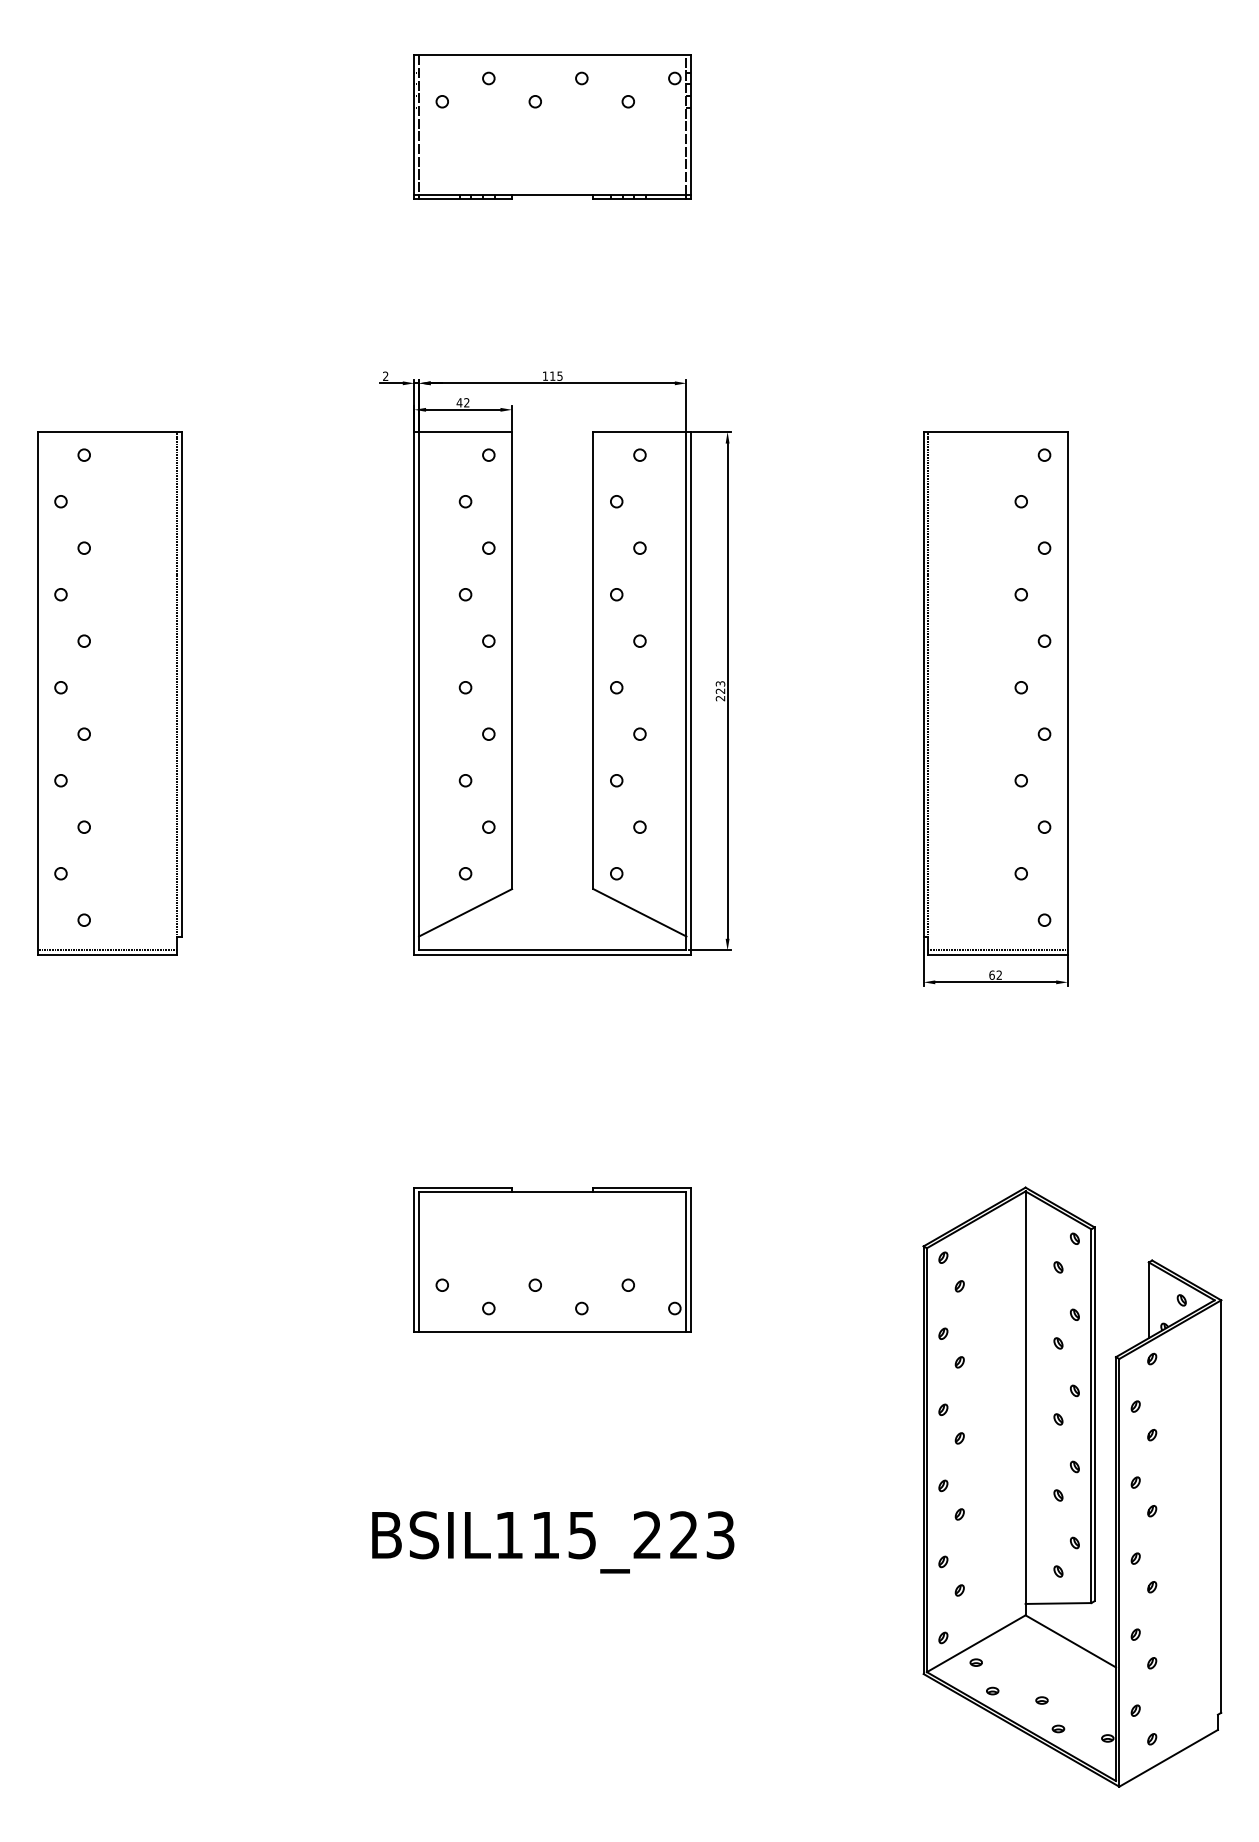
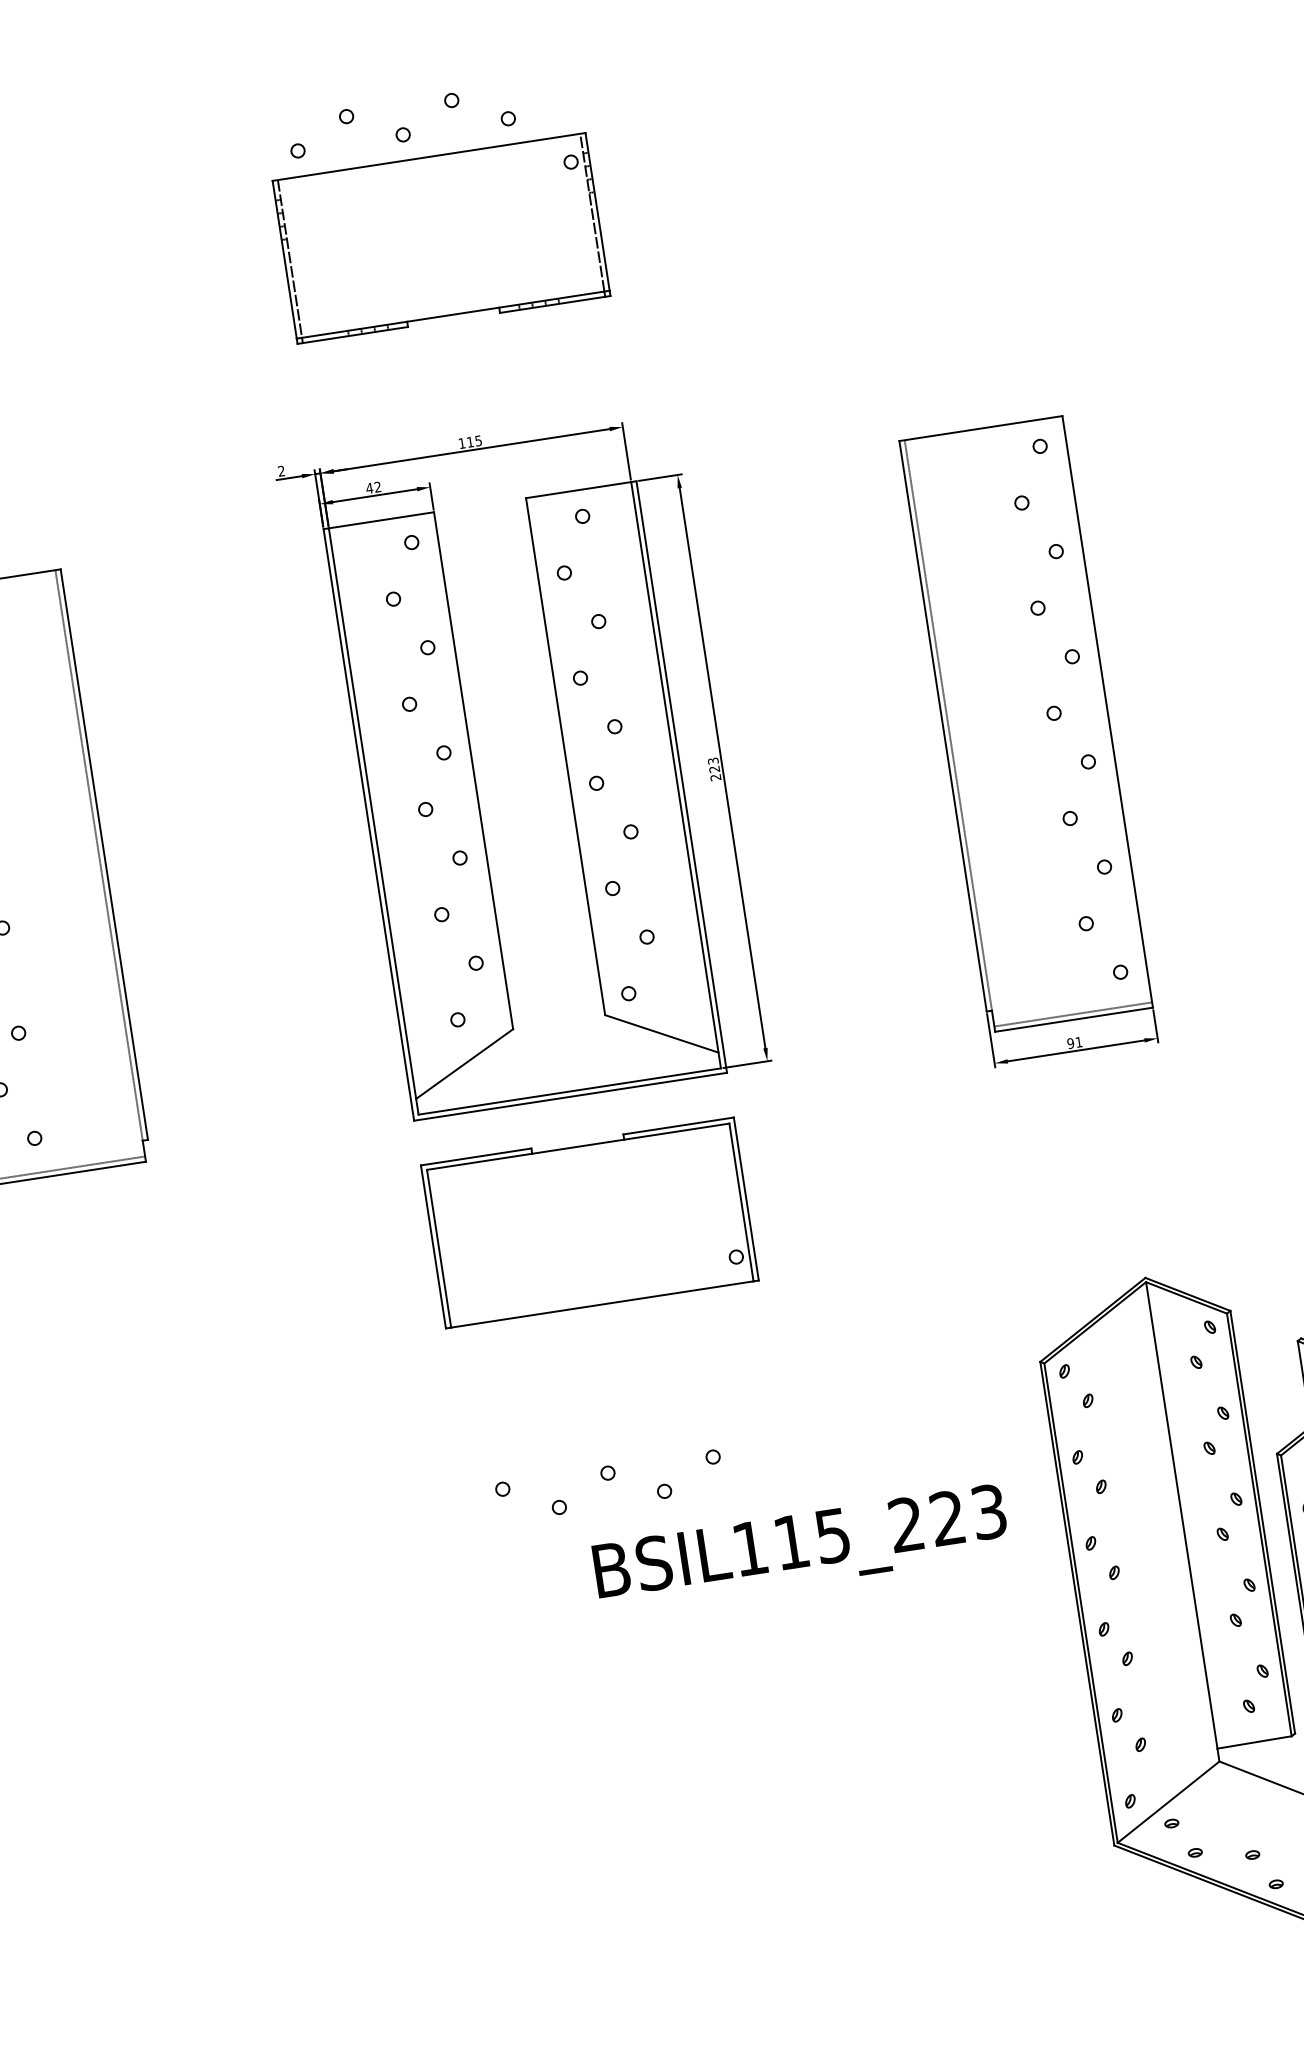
part: (552, 126) -> (441, 237), moved
text: (995, 974) -> (1074, 1042), 62 -> 91
part: (552, 1259) -> (589, 1222), moved
text: (553, 1542) -> (801, 1549), moved

